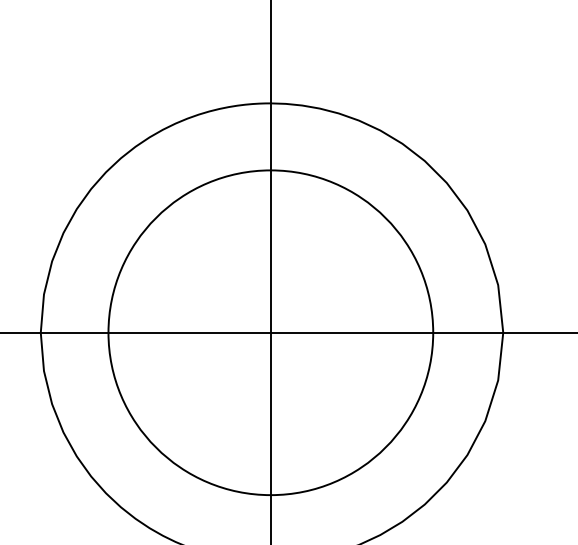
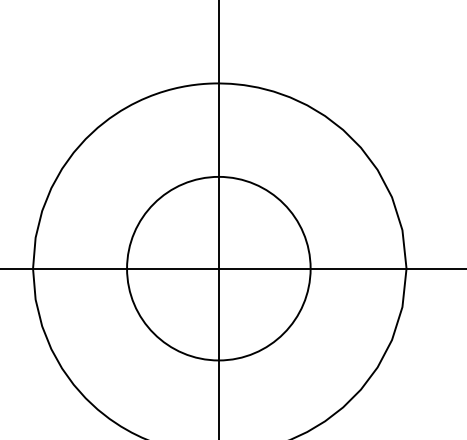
circle: (270, 332) -> (218, 268), size x0.7

